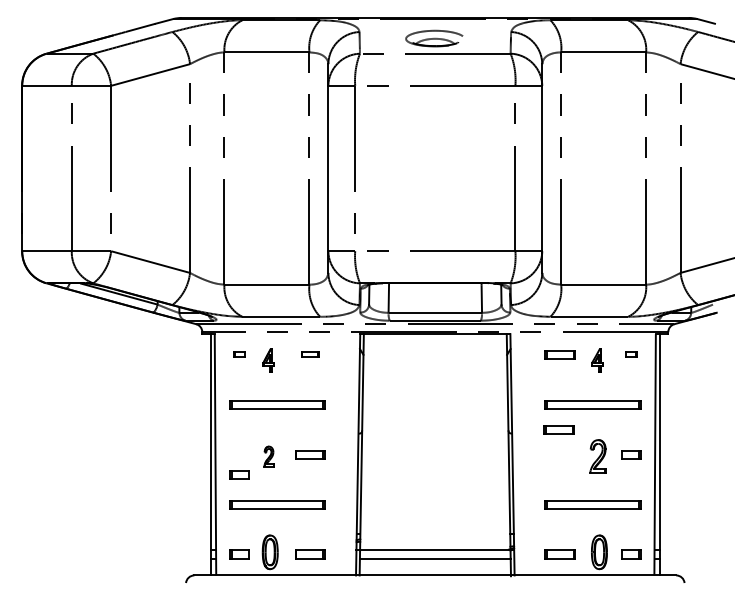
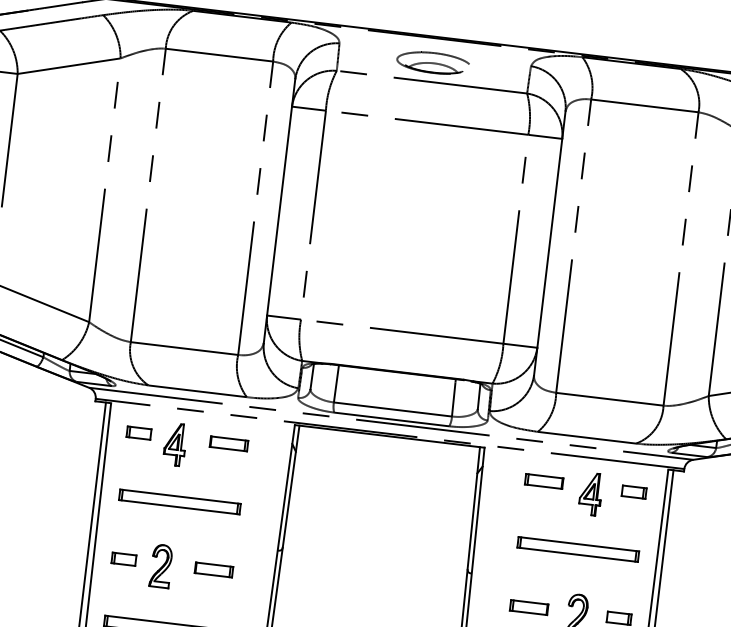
part: (239, 354) -> (139, 432), size x1.67
part: (310, 354) -> (229, 443), size x1.67
part: (631, 354) -> (634, 491), size x1.67
part: (268, 360) -> (175, 444), size x1.43
part: (597, 360) -> (590, 494), size x1.43
part: (558, 429) -> (528, 607), moved
part: (268, 456) -> (160, 565), size x1.67
part: (239, 474) -> (124, 558), moved

